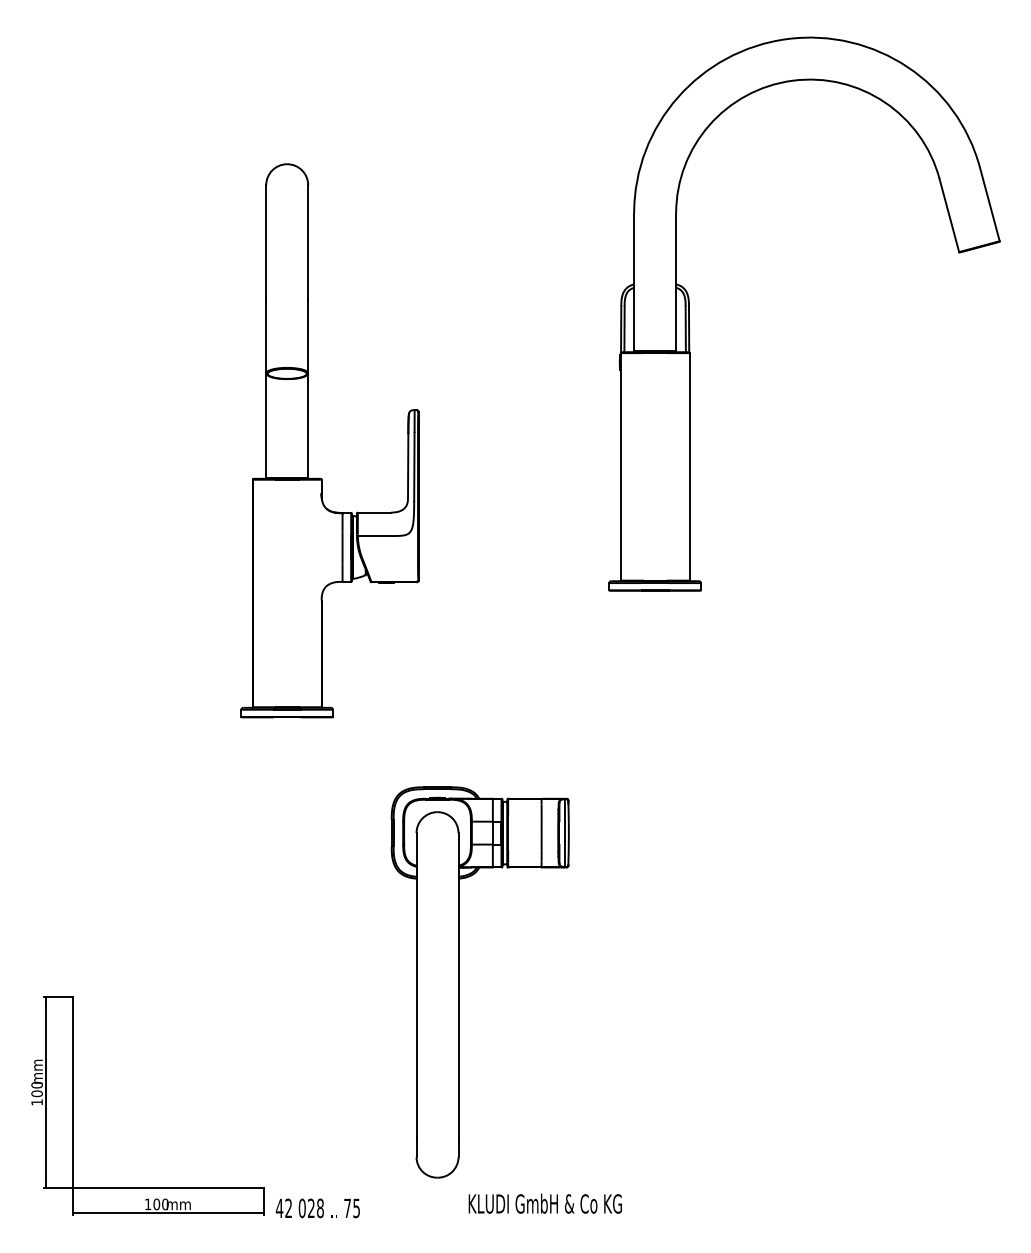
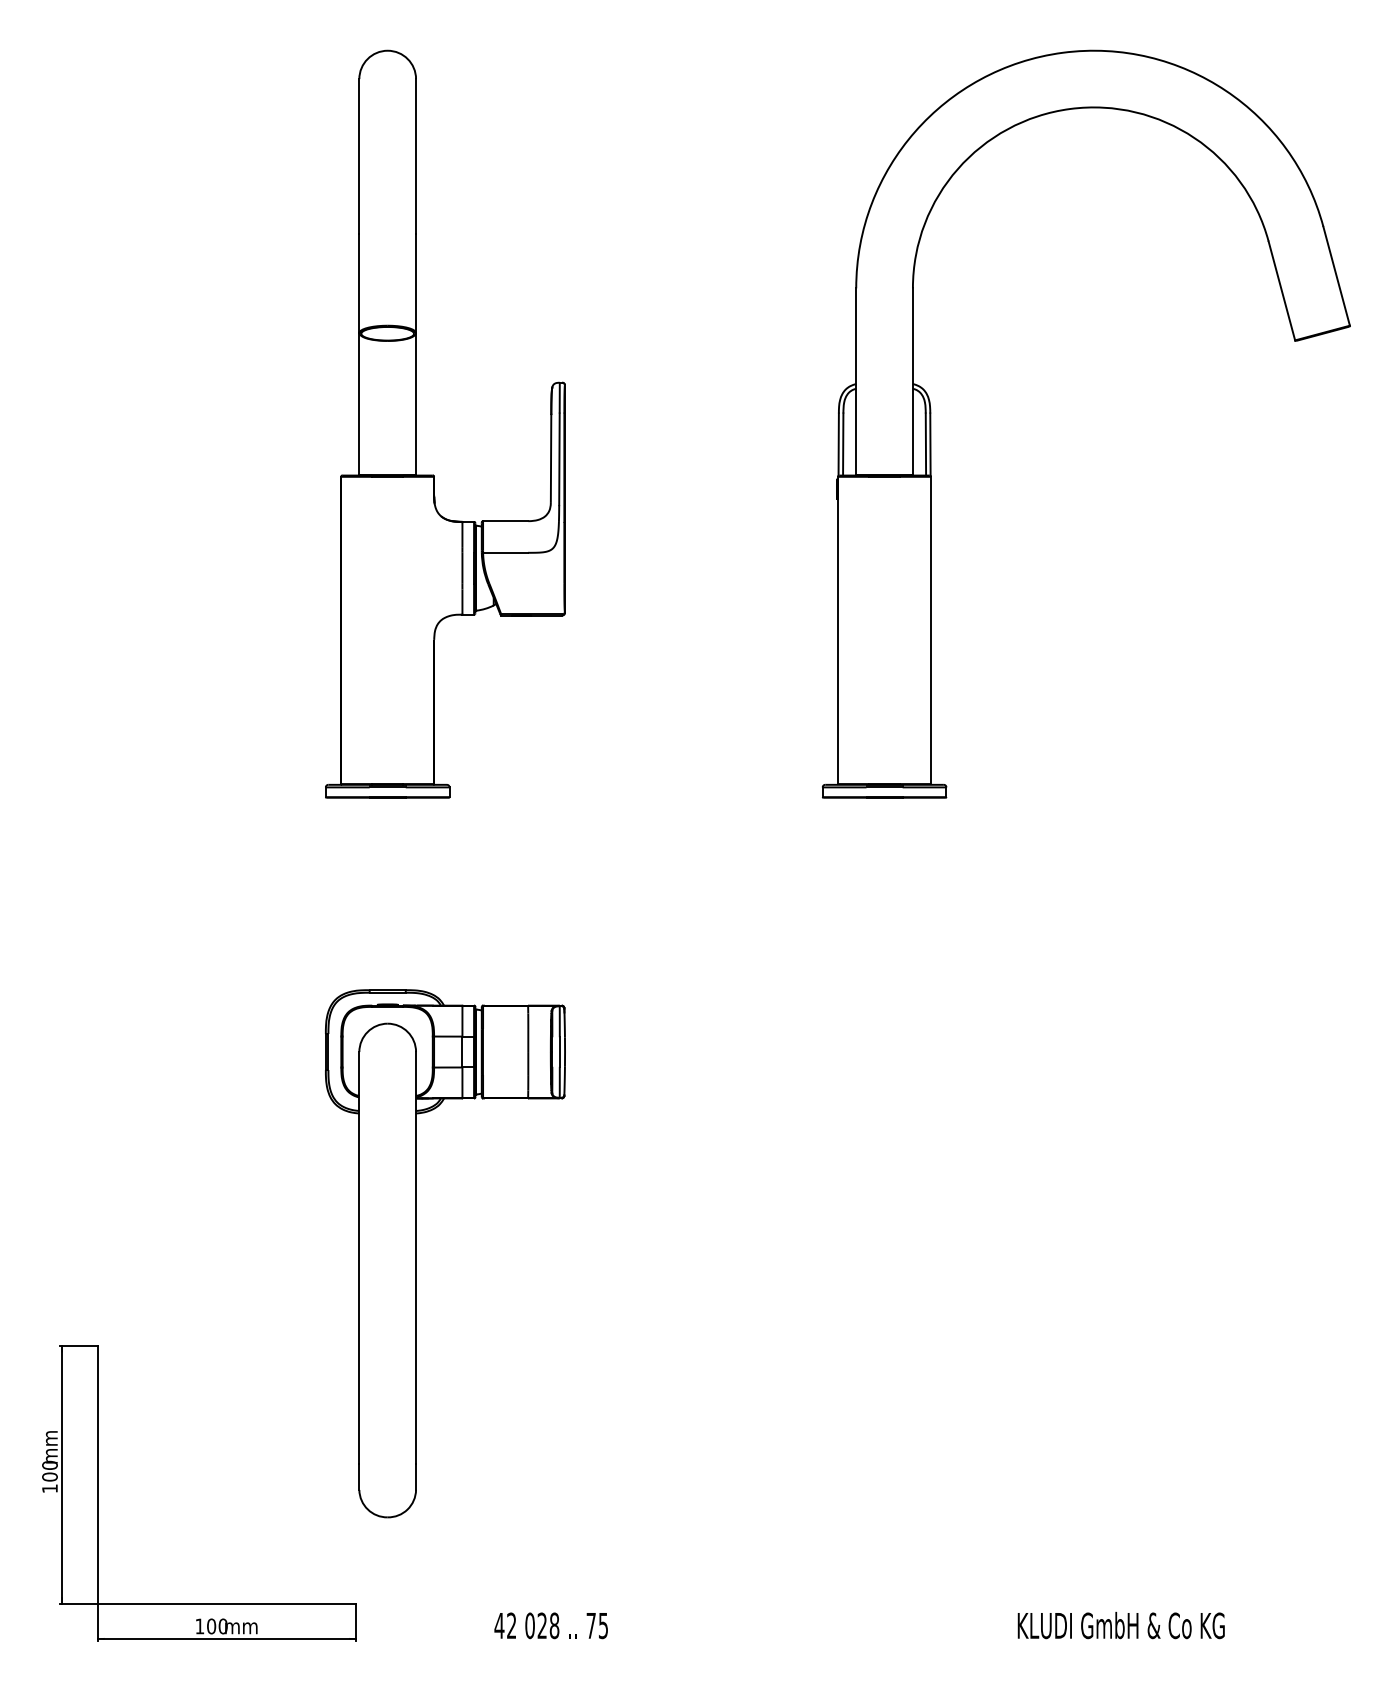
part: (308, 440) -> (416, 423), moved
part: (458, 982) -> (416, 1253), moved
text: (544, 1203) -> (1120, 1625), moved
text: (317, 1208) -> (550, 1625), moved

